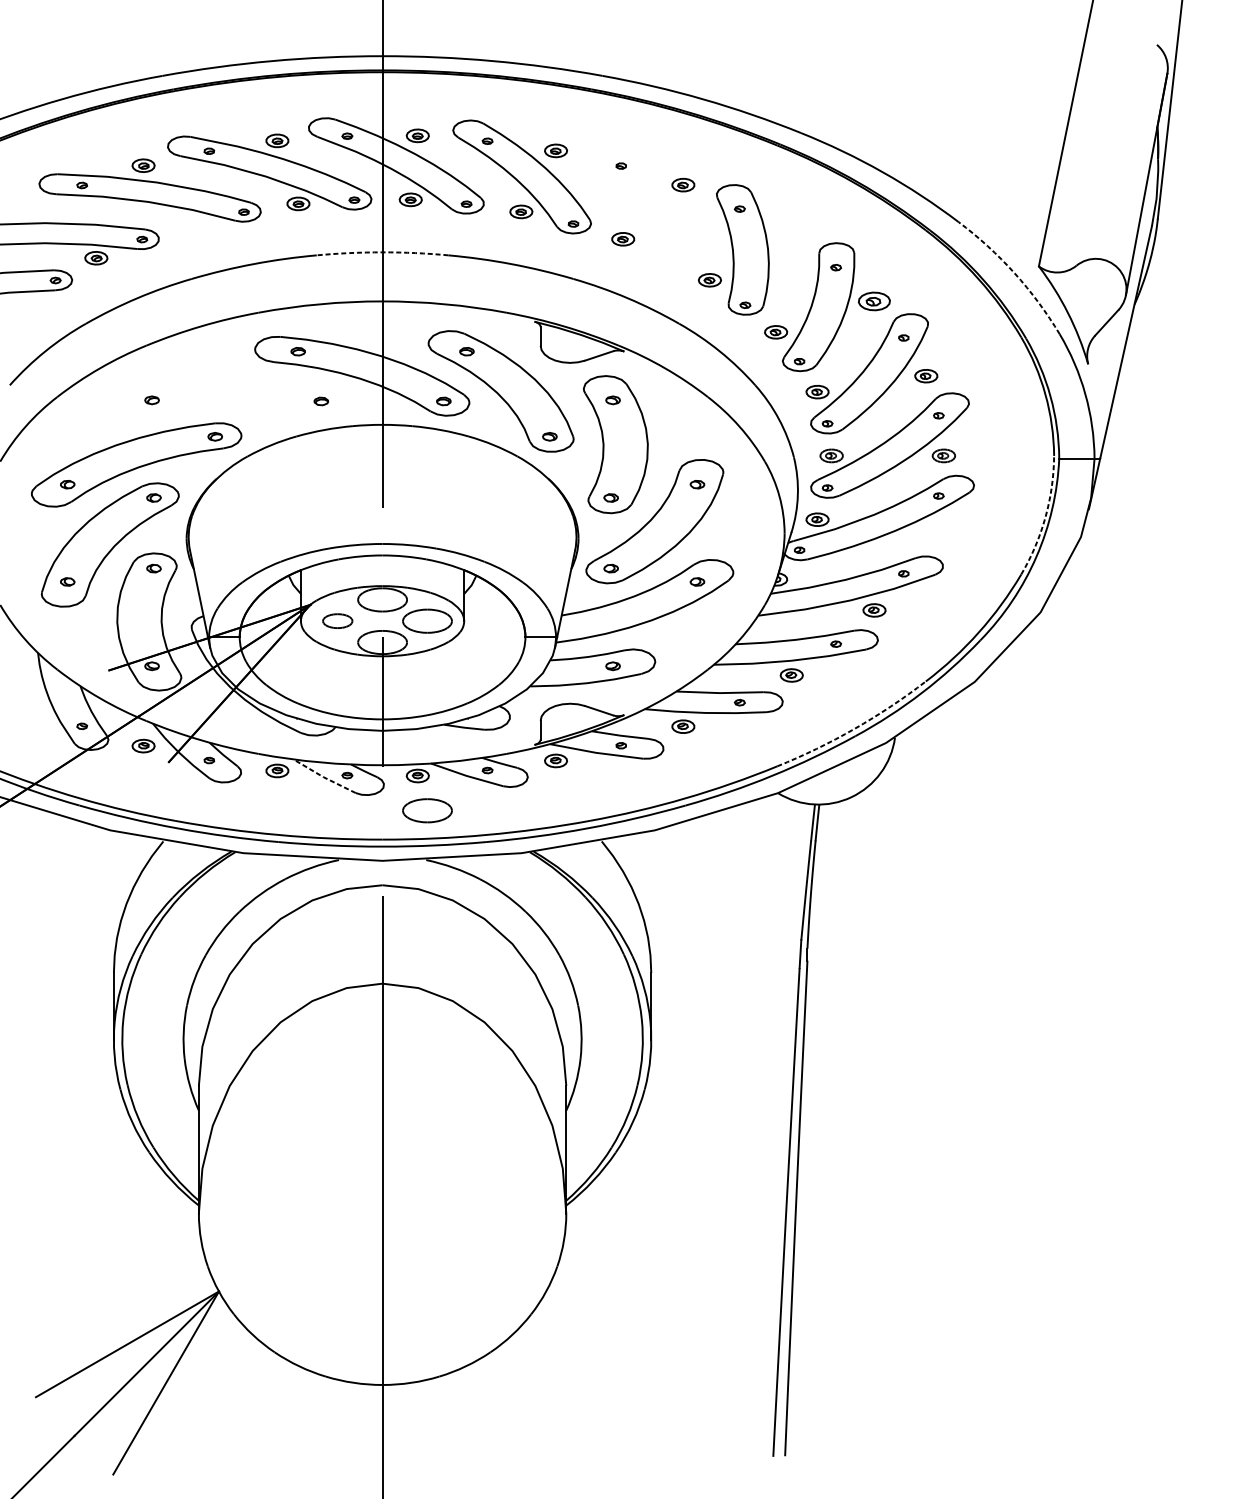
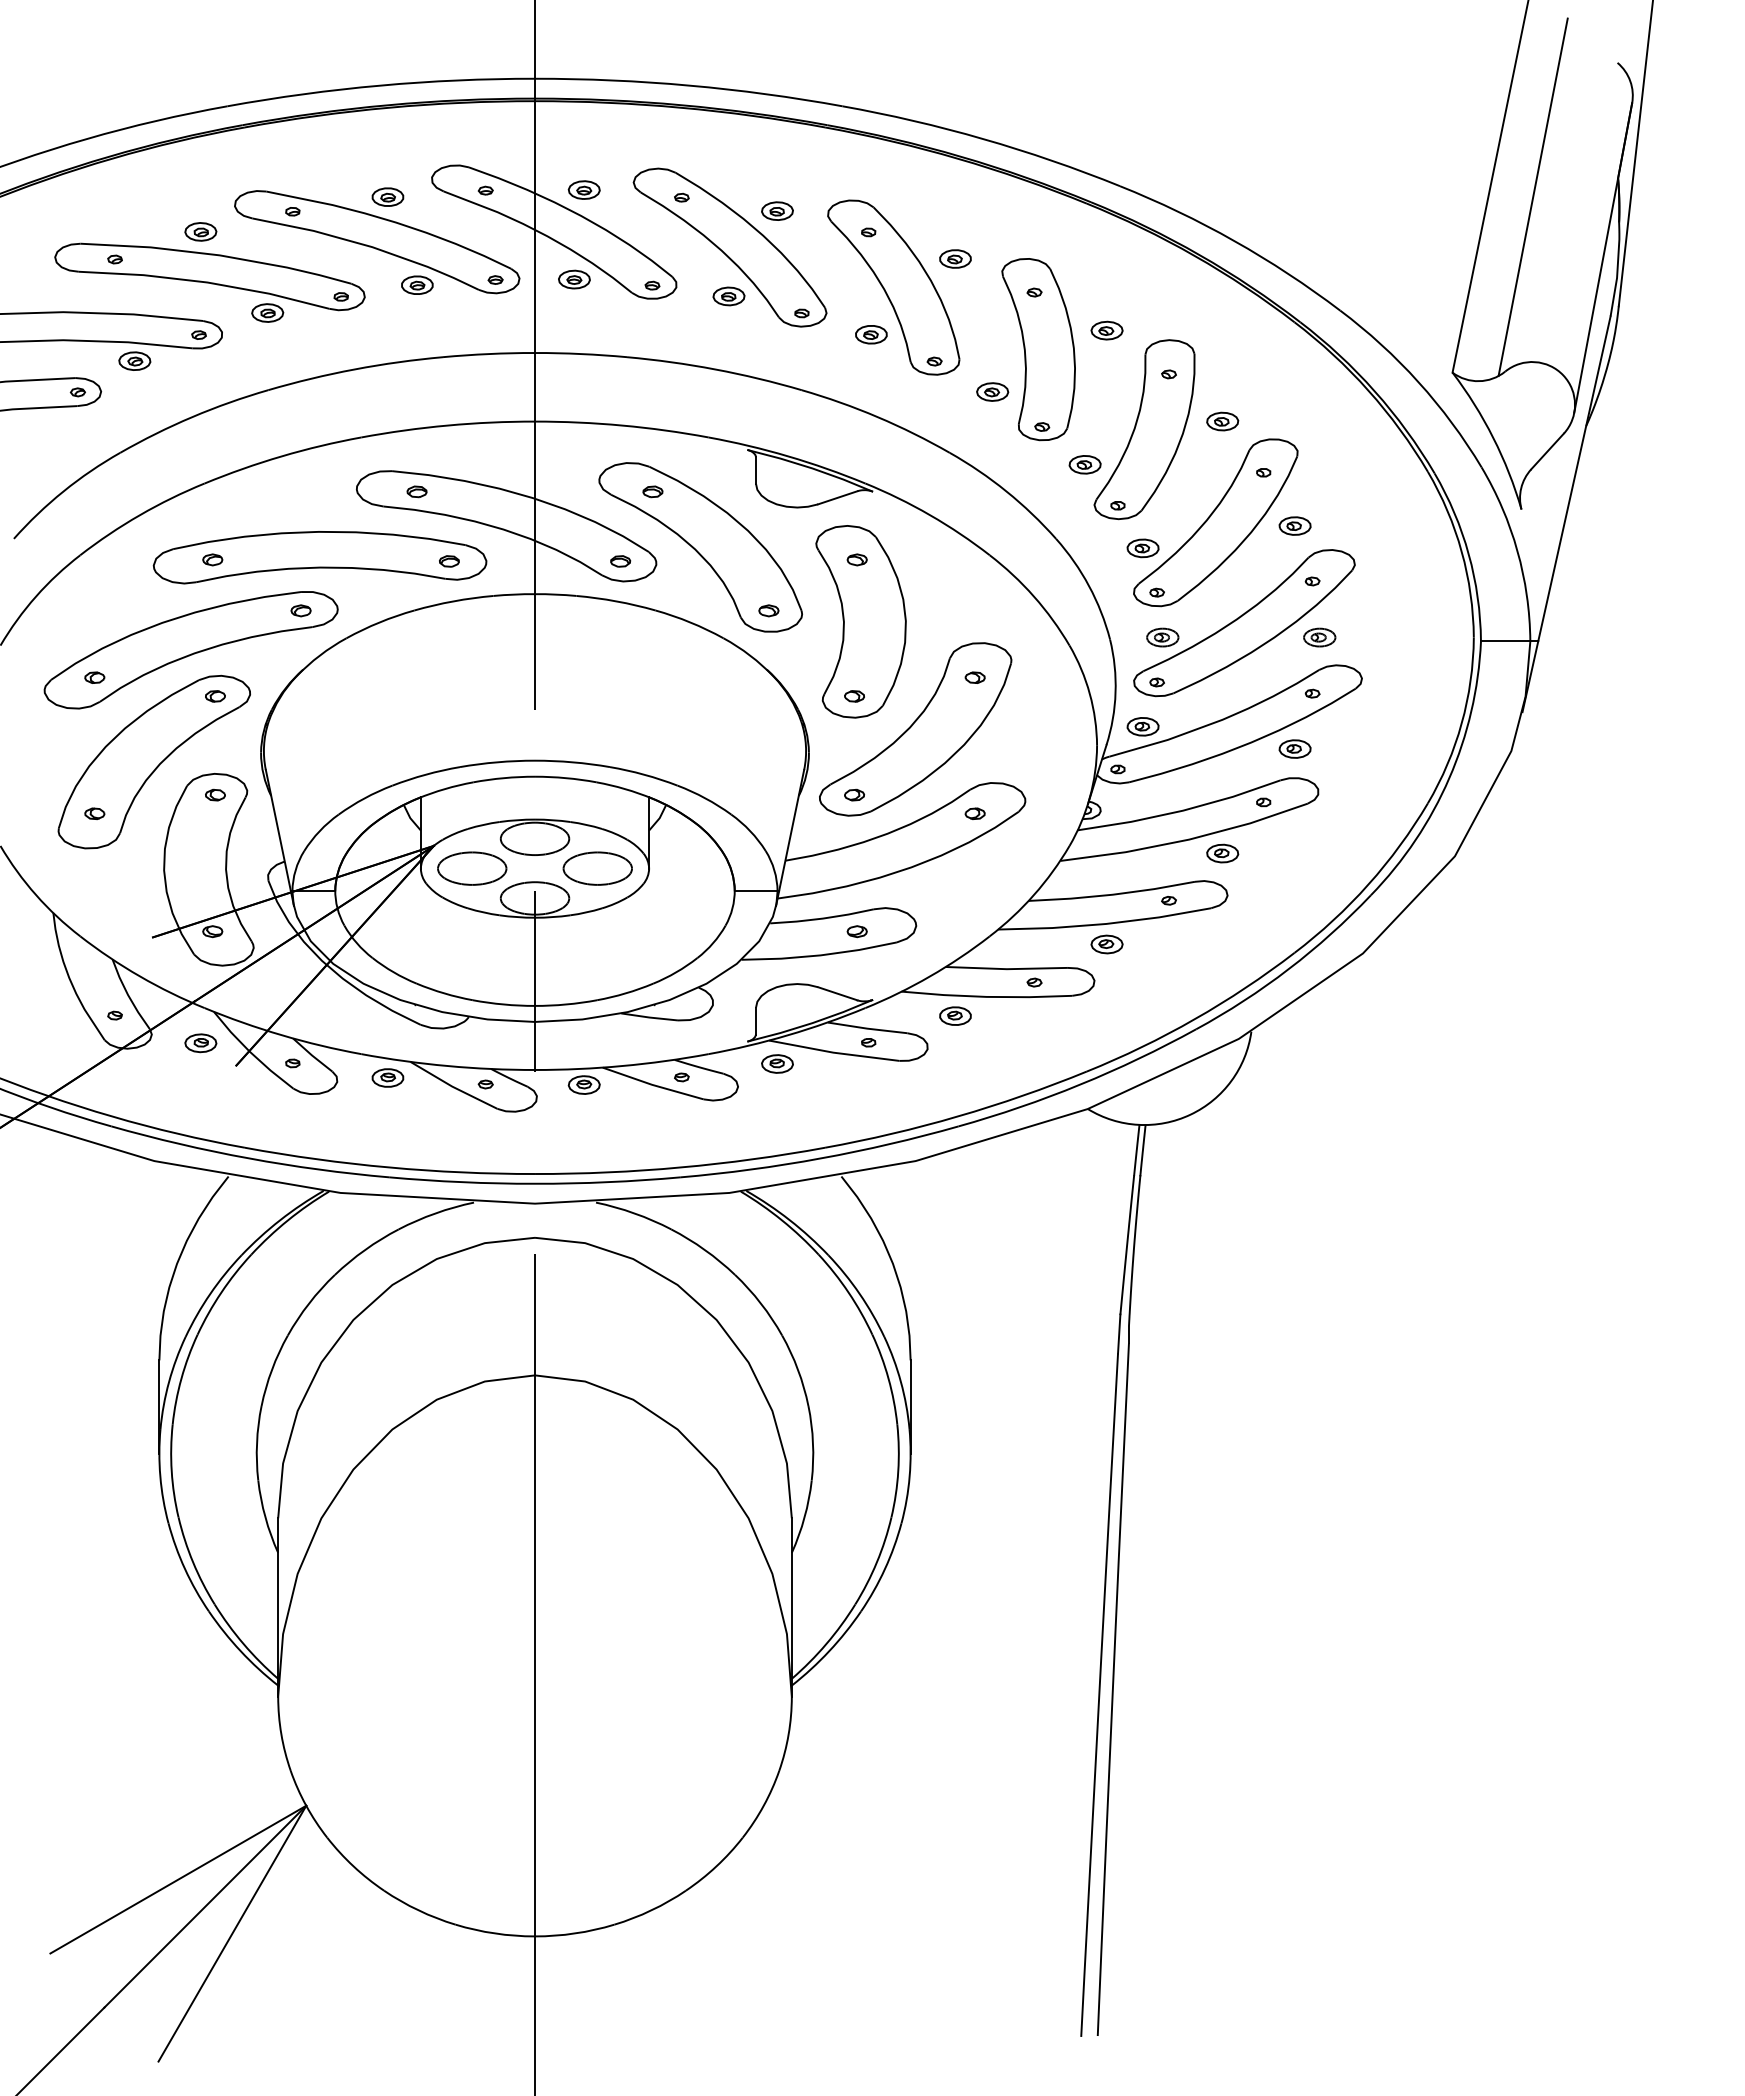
line: (1096, 141) -> (1532, 197), added
part: (639, 205) -> (893, 287), added
part: (191, 223) -> (267, 312), added
part: (791, 236) -> (1106, 330), added
arc: (382, 252) -> (535, 352), dashed -> solid
arc: (1014, 273) -> (1418, 382), dashed -> solid
part: (874, 301) -> (1222, 421), size x0.71
part: (228, 398) -> (319, 557), added
arc: (1045, 517) -> (1461, 723), dashed -> solid
part: (925, 535) -> (1294, 748), added
part: (337, 621) -> (472, 868), size x1.67
arc: (854, 729) -> (1194, 1019), dashed -> solid
line: (323, 777) -> (452, 1086), dashed -> solid
part: (427, 810) -> (597, 1133), removed

